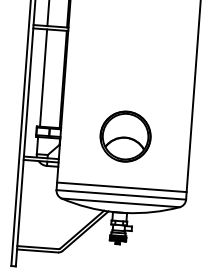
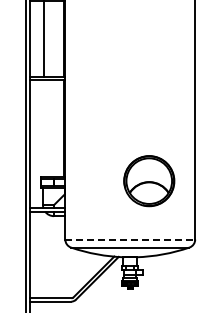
line: (43, 77) -> (44, 128), removed
part: (125, 137) -> (149, 181), moved
line: (122, 186) -> (130, 231), removed
line: (121, 194) -> (130, 239), solid -> dashed

